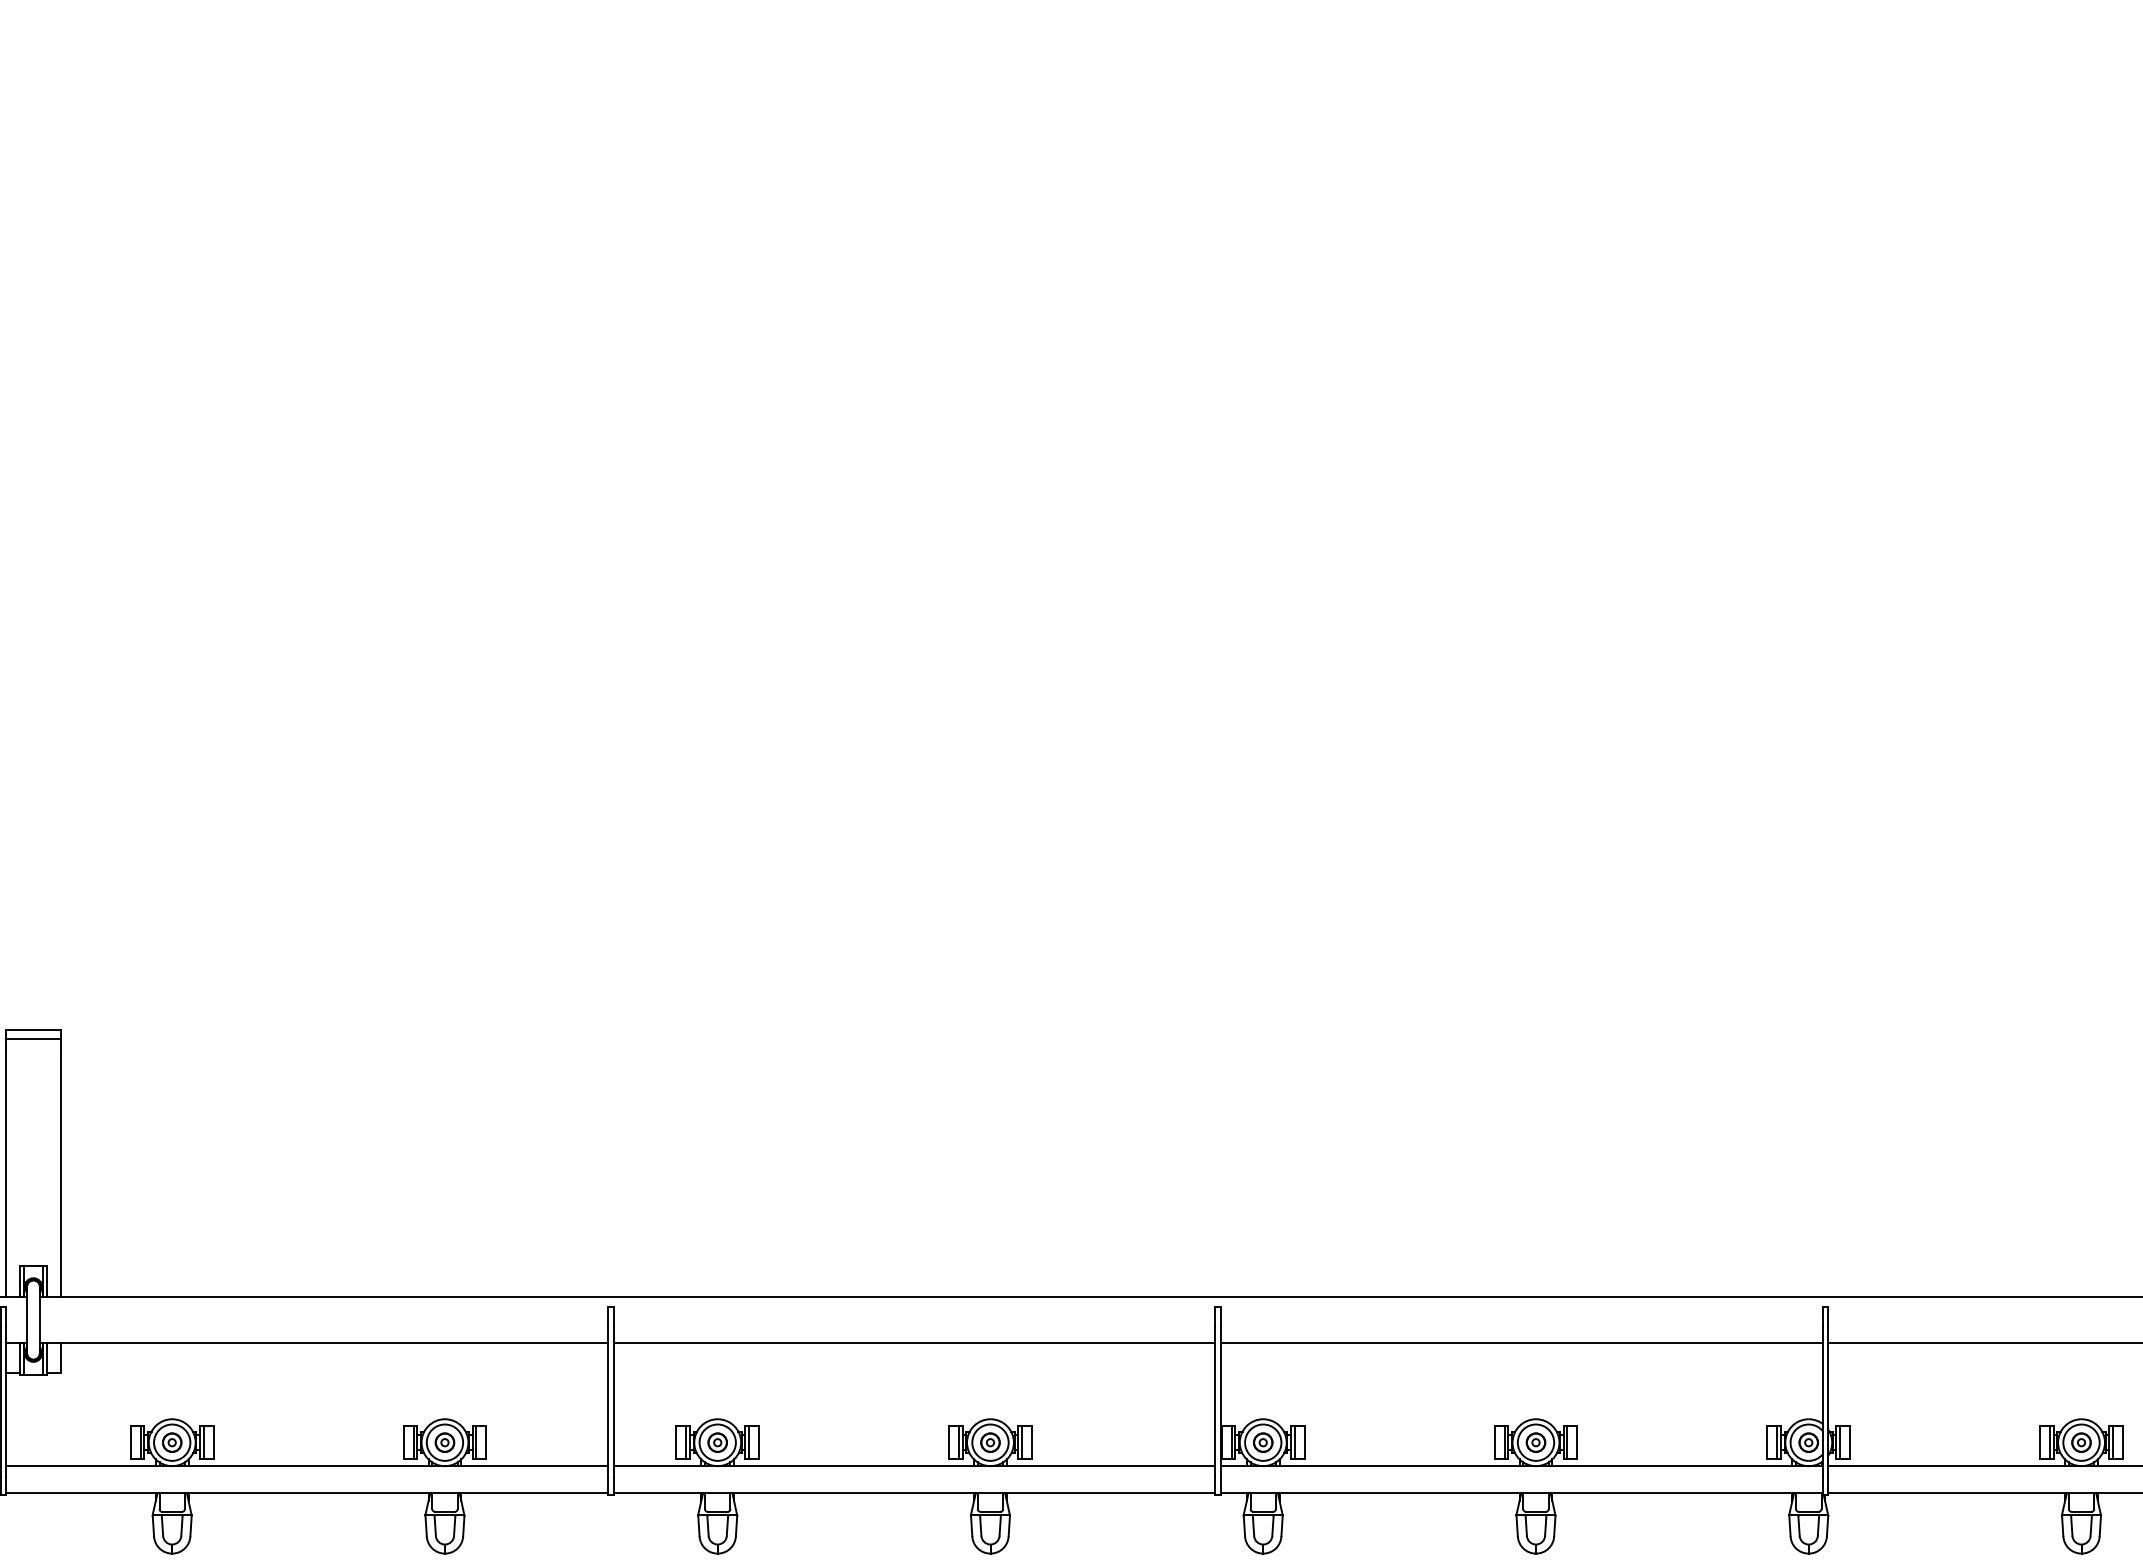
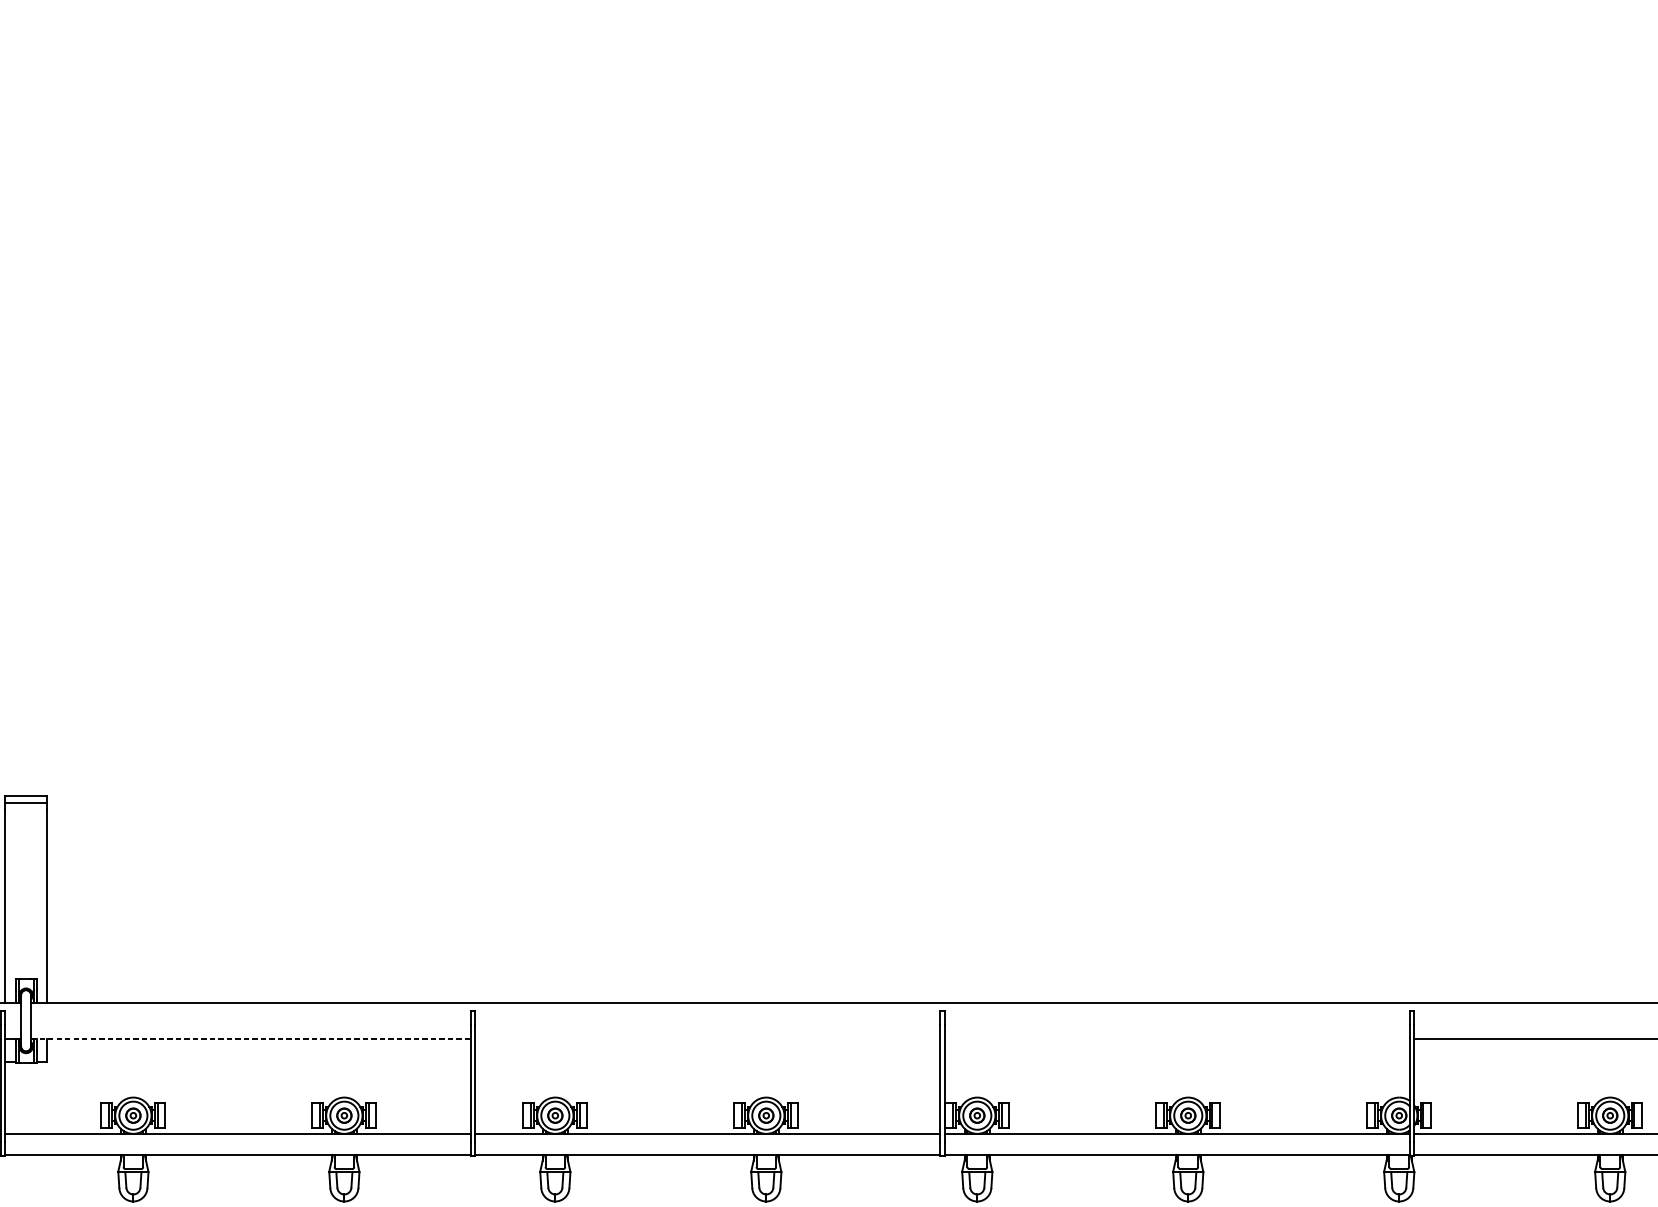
line: (324, 1343) -> (251, 1038), solid -> dashed
line: (914, 1343) -> (707, 1038), removed
line: (1521, 1343) -> (1177, 1038), removed

